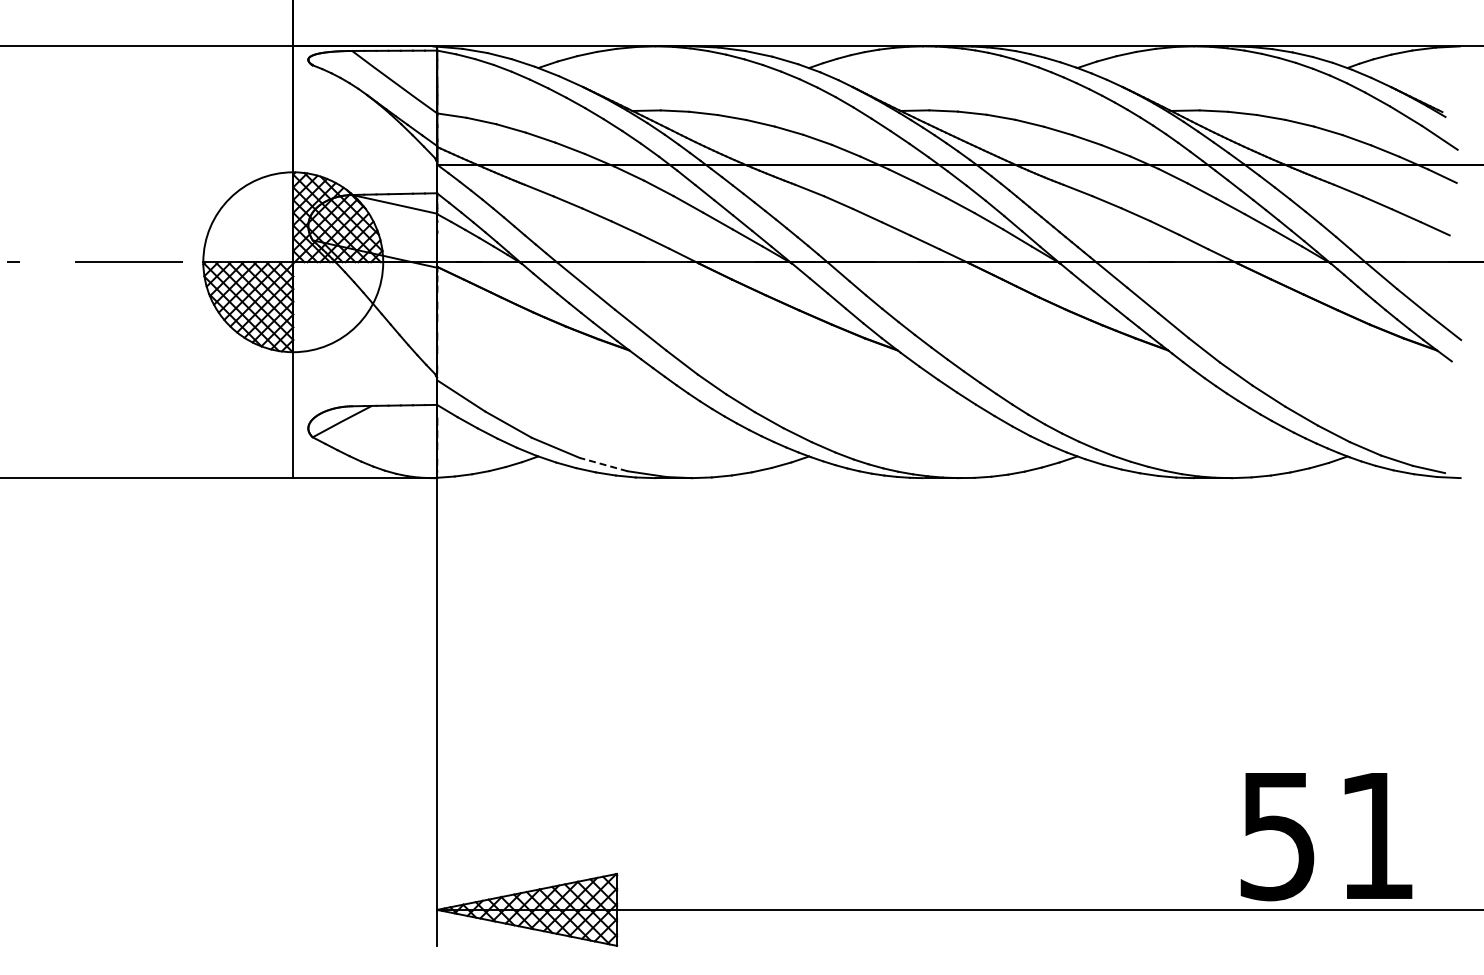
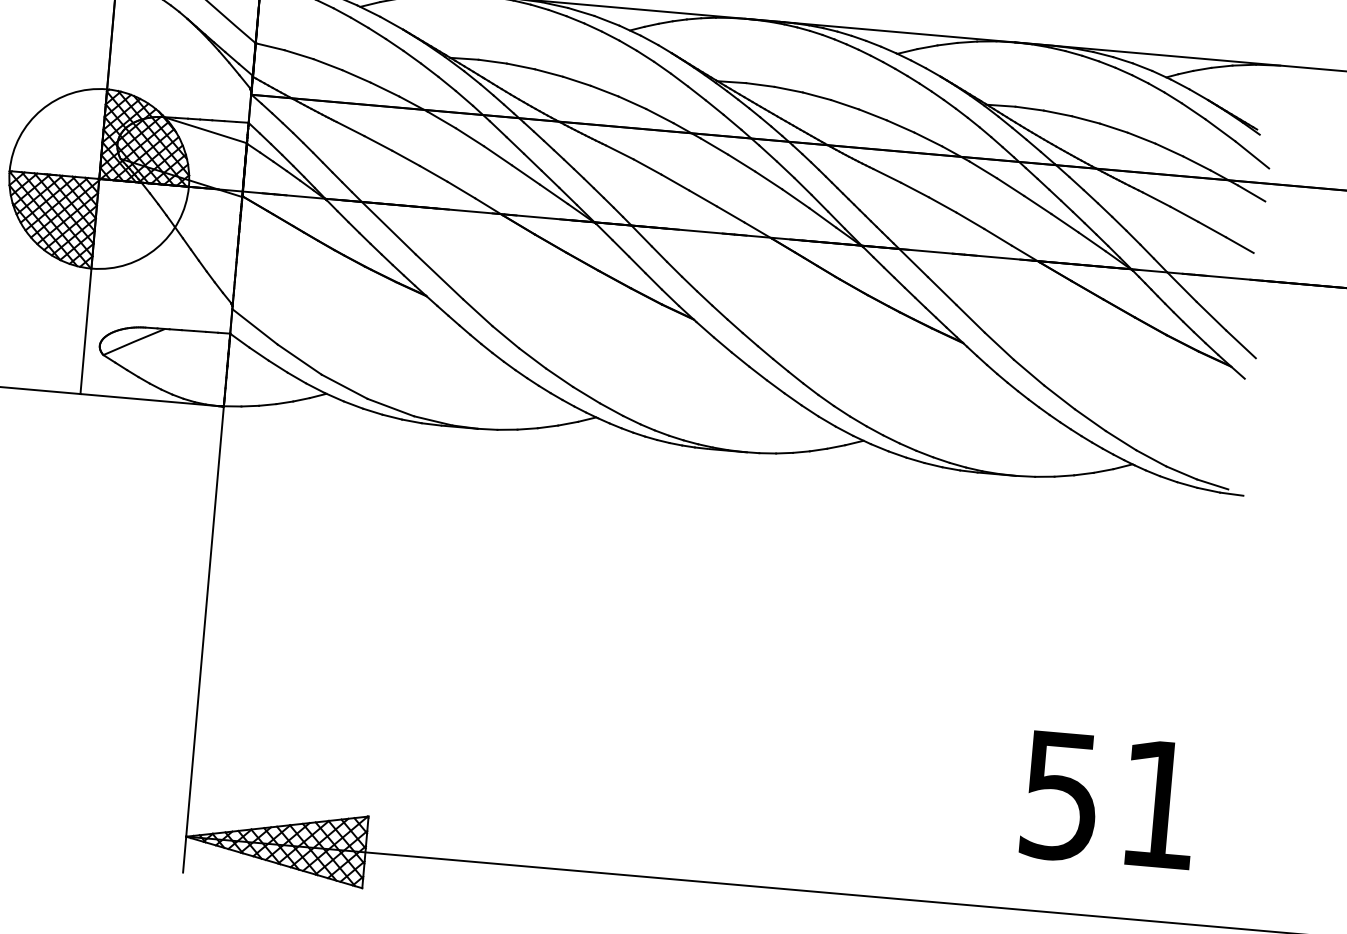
line: (603, 464) -> (390, 407), dashed -> solid
text: (1326, 837) -> (1109, 801), moved

